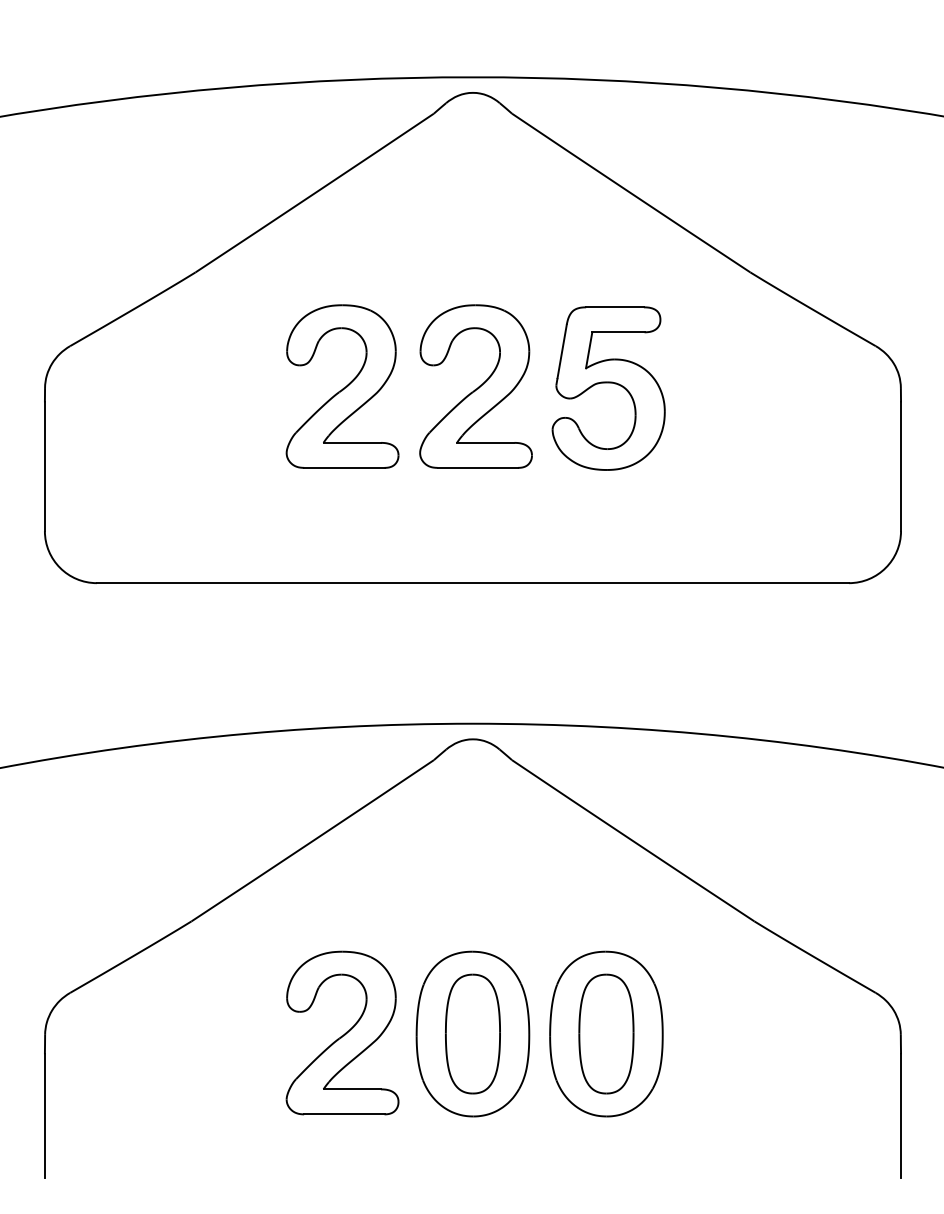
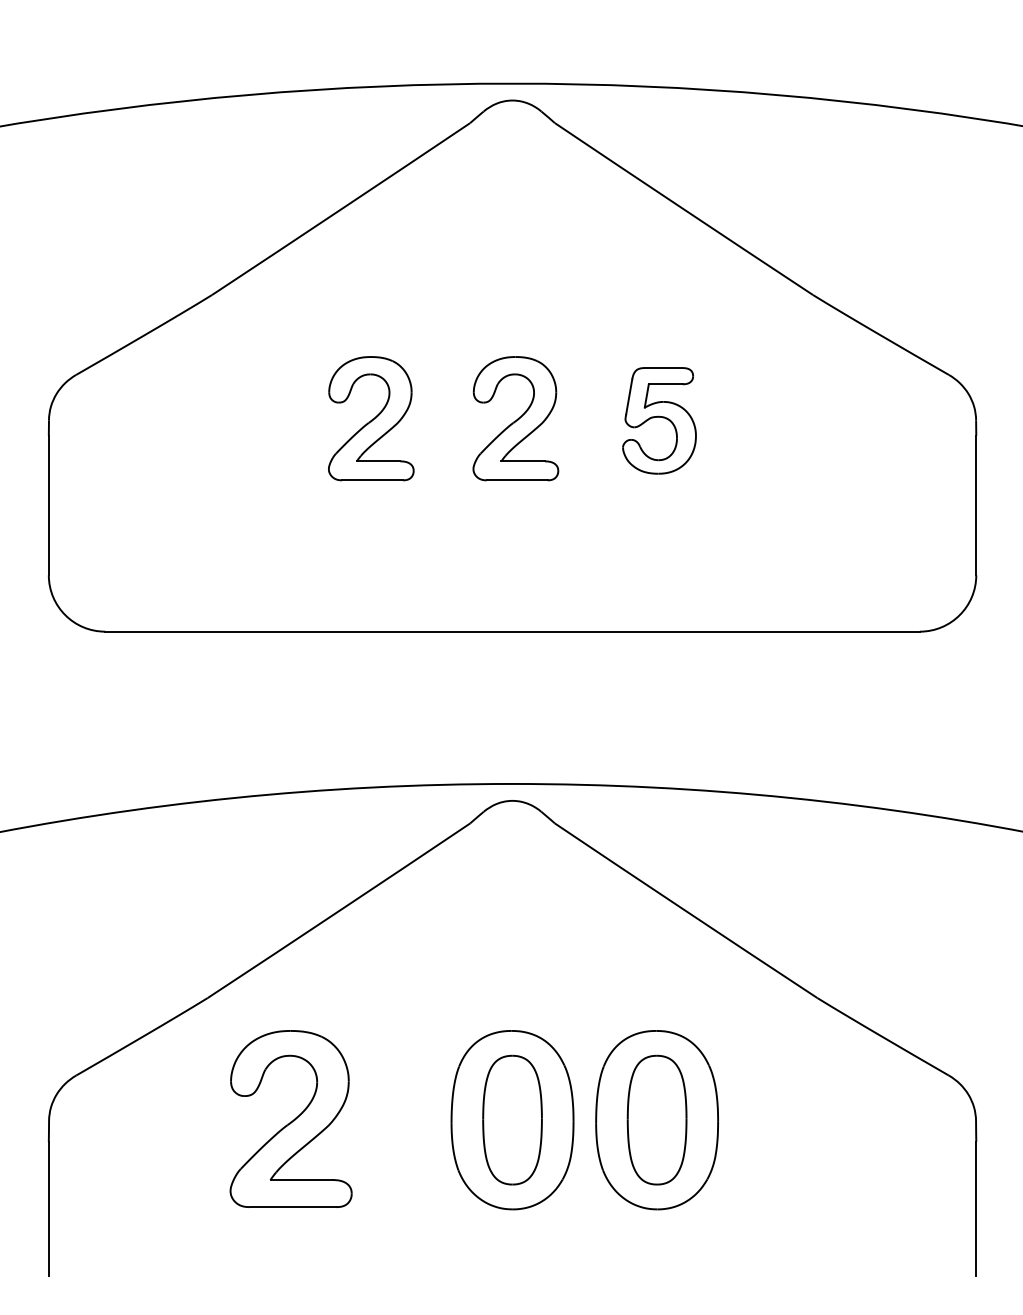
part: (342, 386) -> (371, 418), size x0.7
part: (475, 386) -> (515, 418), size x0.7
part: (608, 388) -> (659, 420), size x0.6
part: (342, 1032) -> (291, 1118), moved

